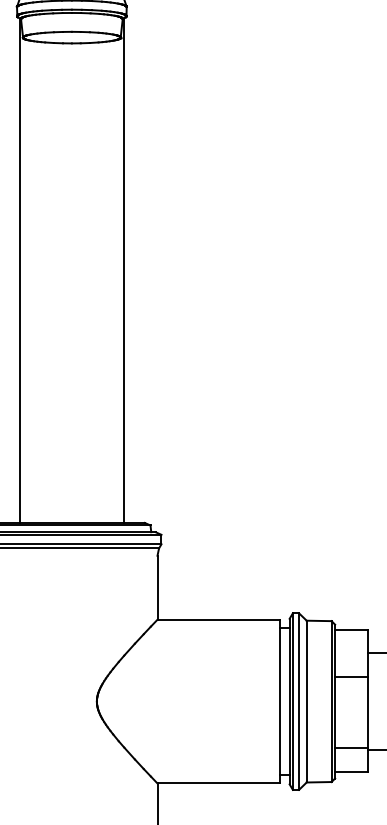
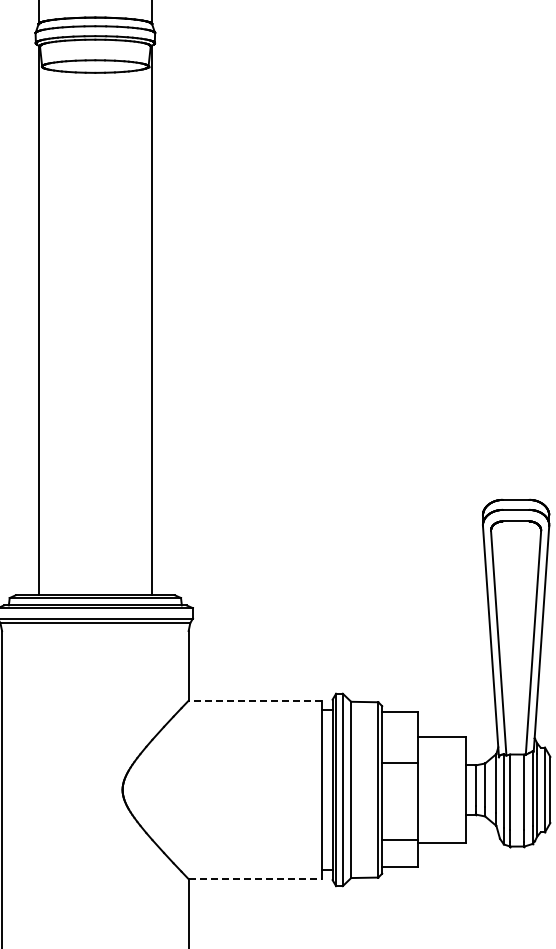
line: (218, 619) -> (255, 700), solid -> dashed
line: (218, 783) -> (255, 879), solid -> dashed

